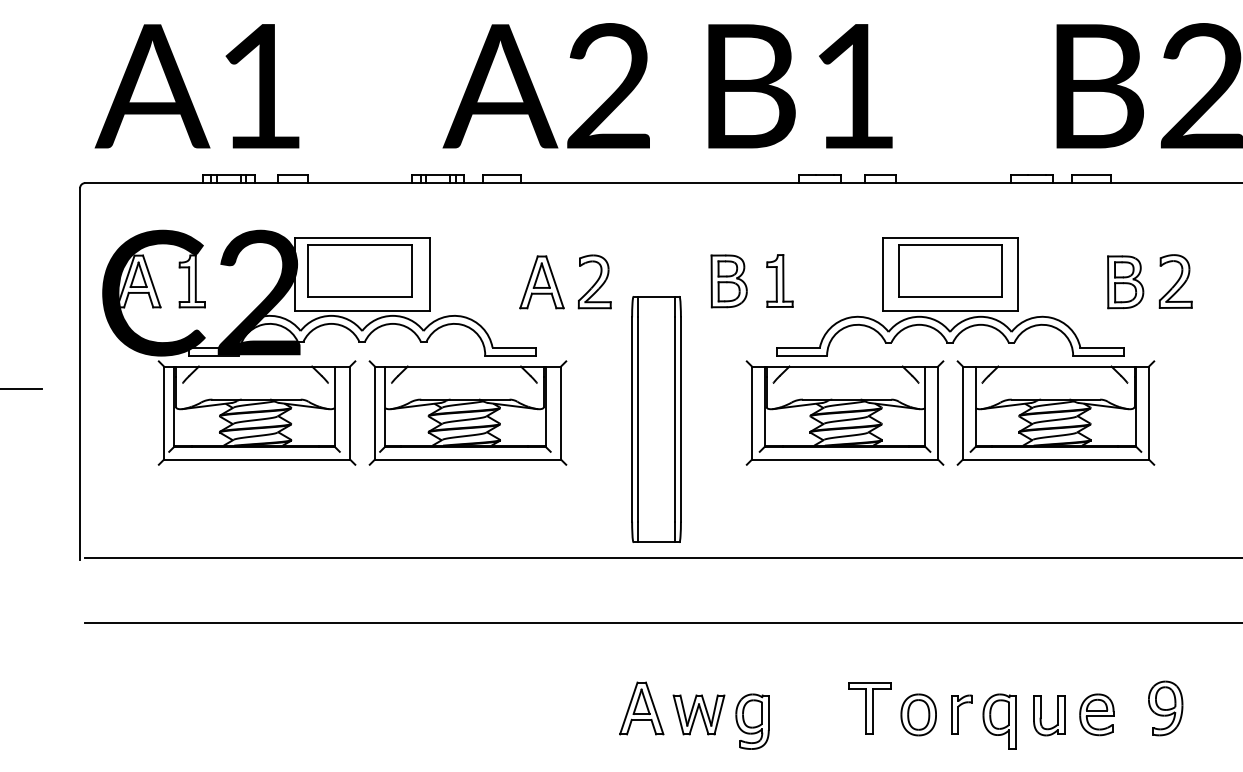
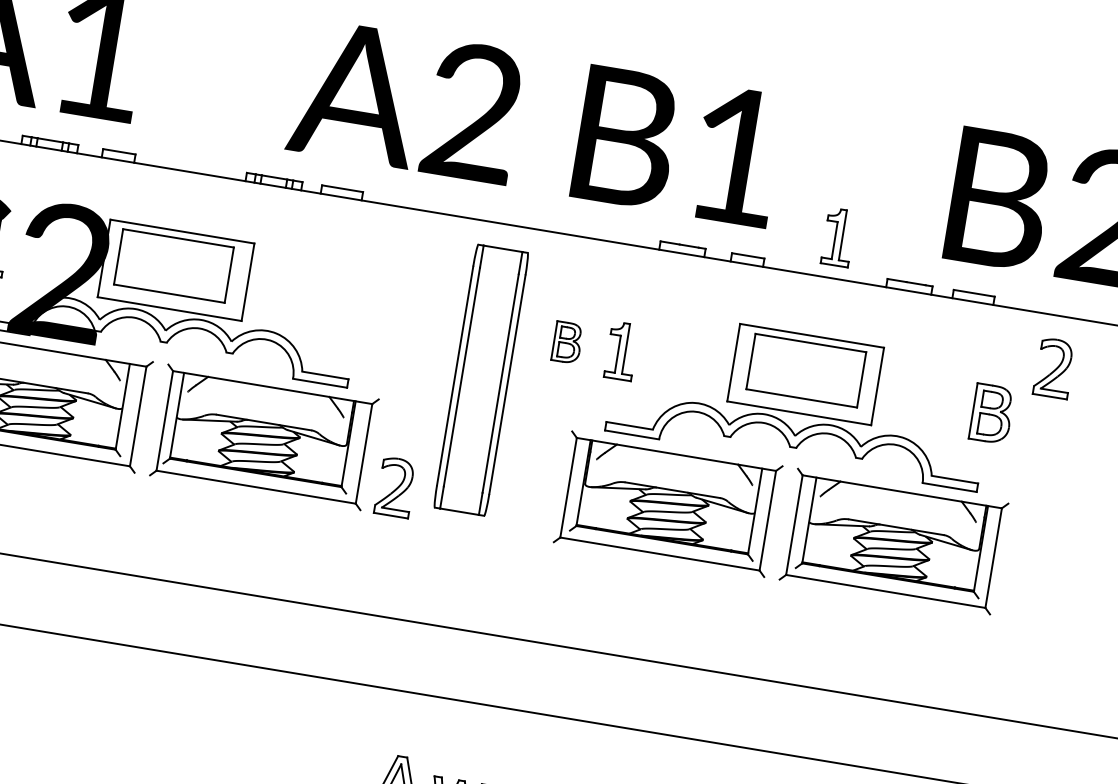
part: (959, 144) -> (838, 236), added
part: (594, 281) -> (395, 487), moved
part: (728, 281) -> (566, 342), size x0.7
part: (1175, 281) -> (1054, 368), moved
part: (541, 282) -> (366, 310), removed
part: (656, 419) -> (481, 380), moved

